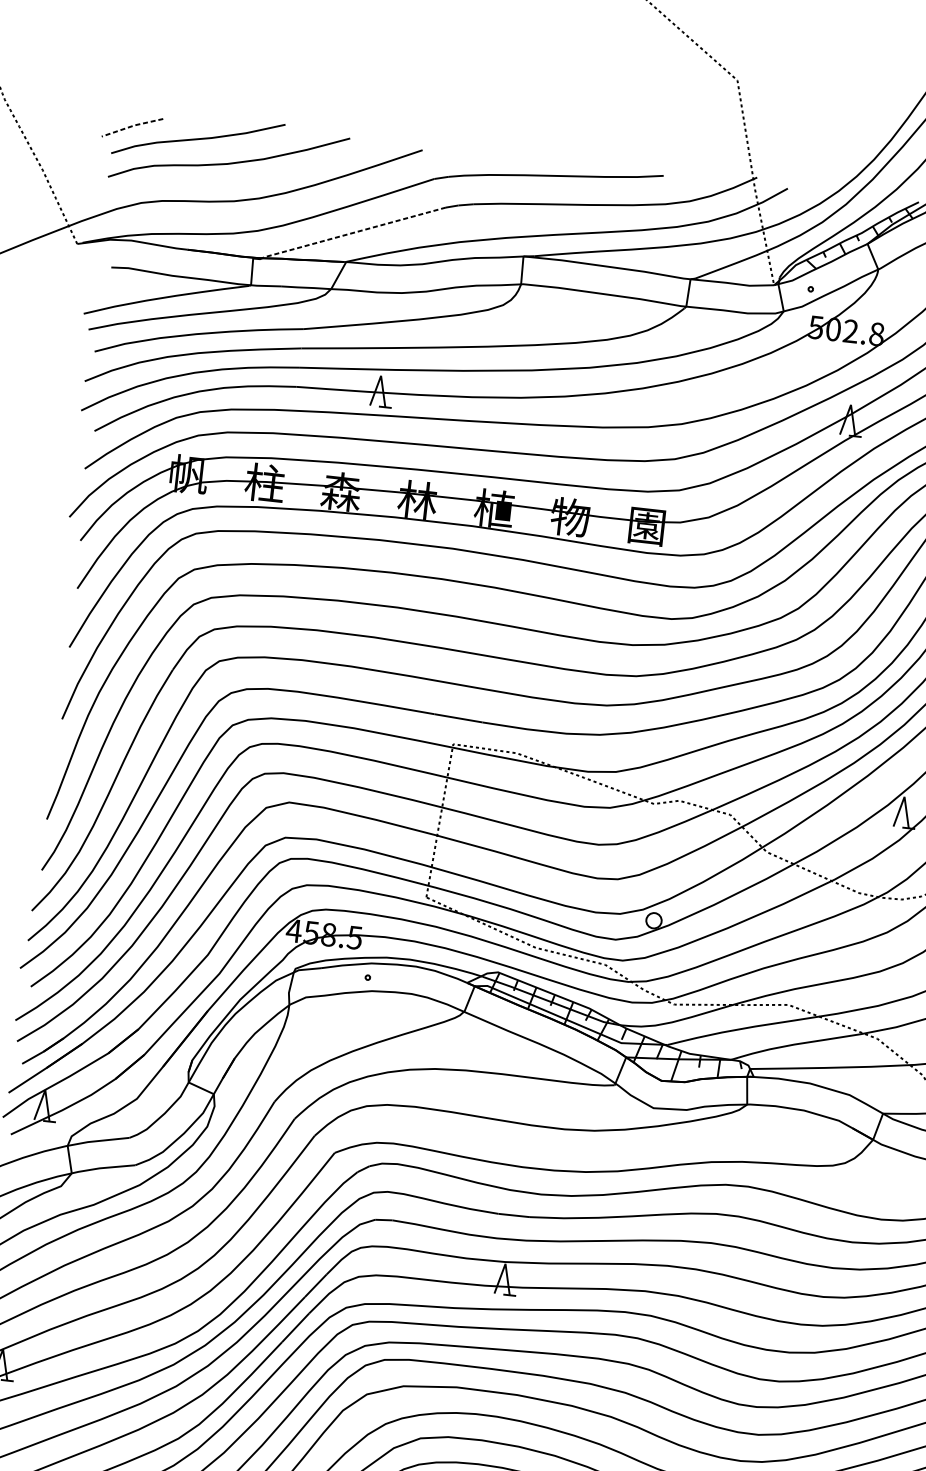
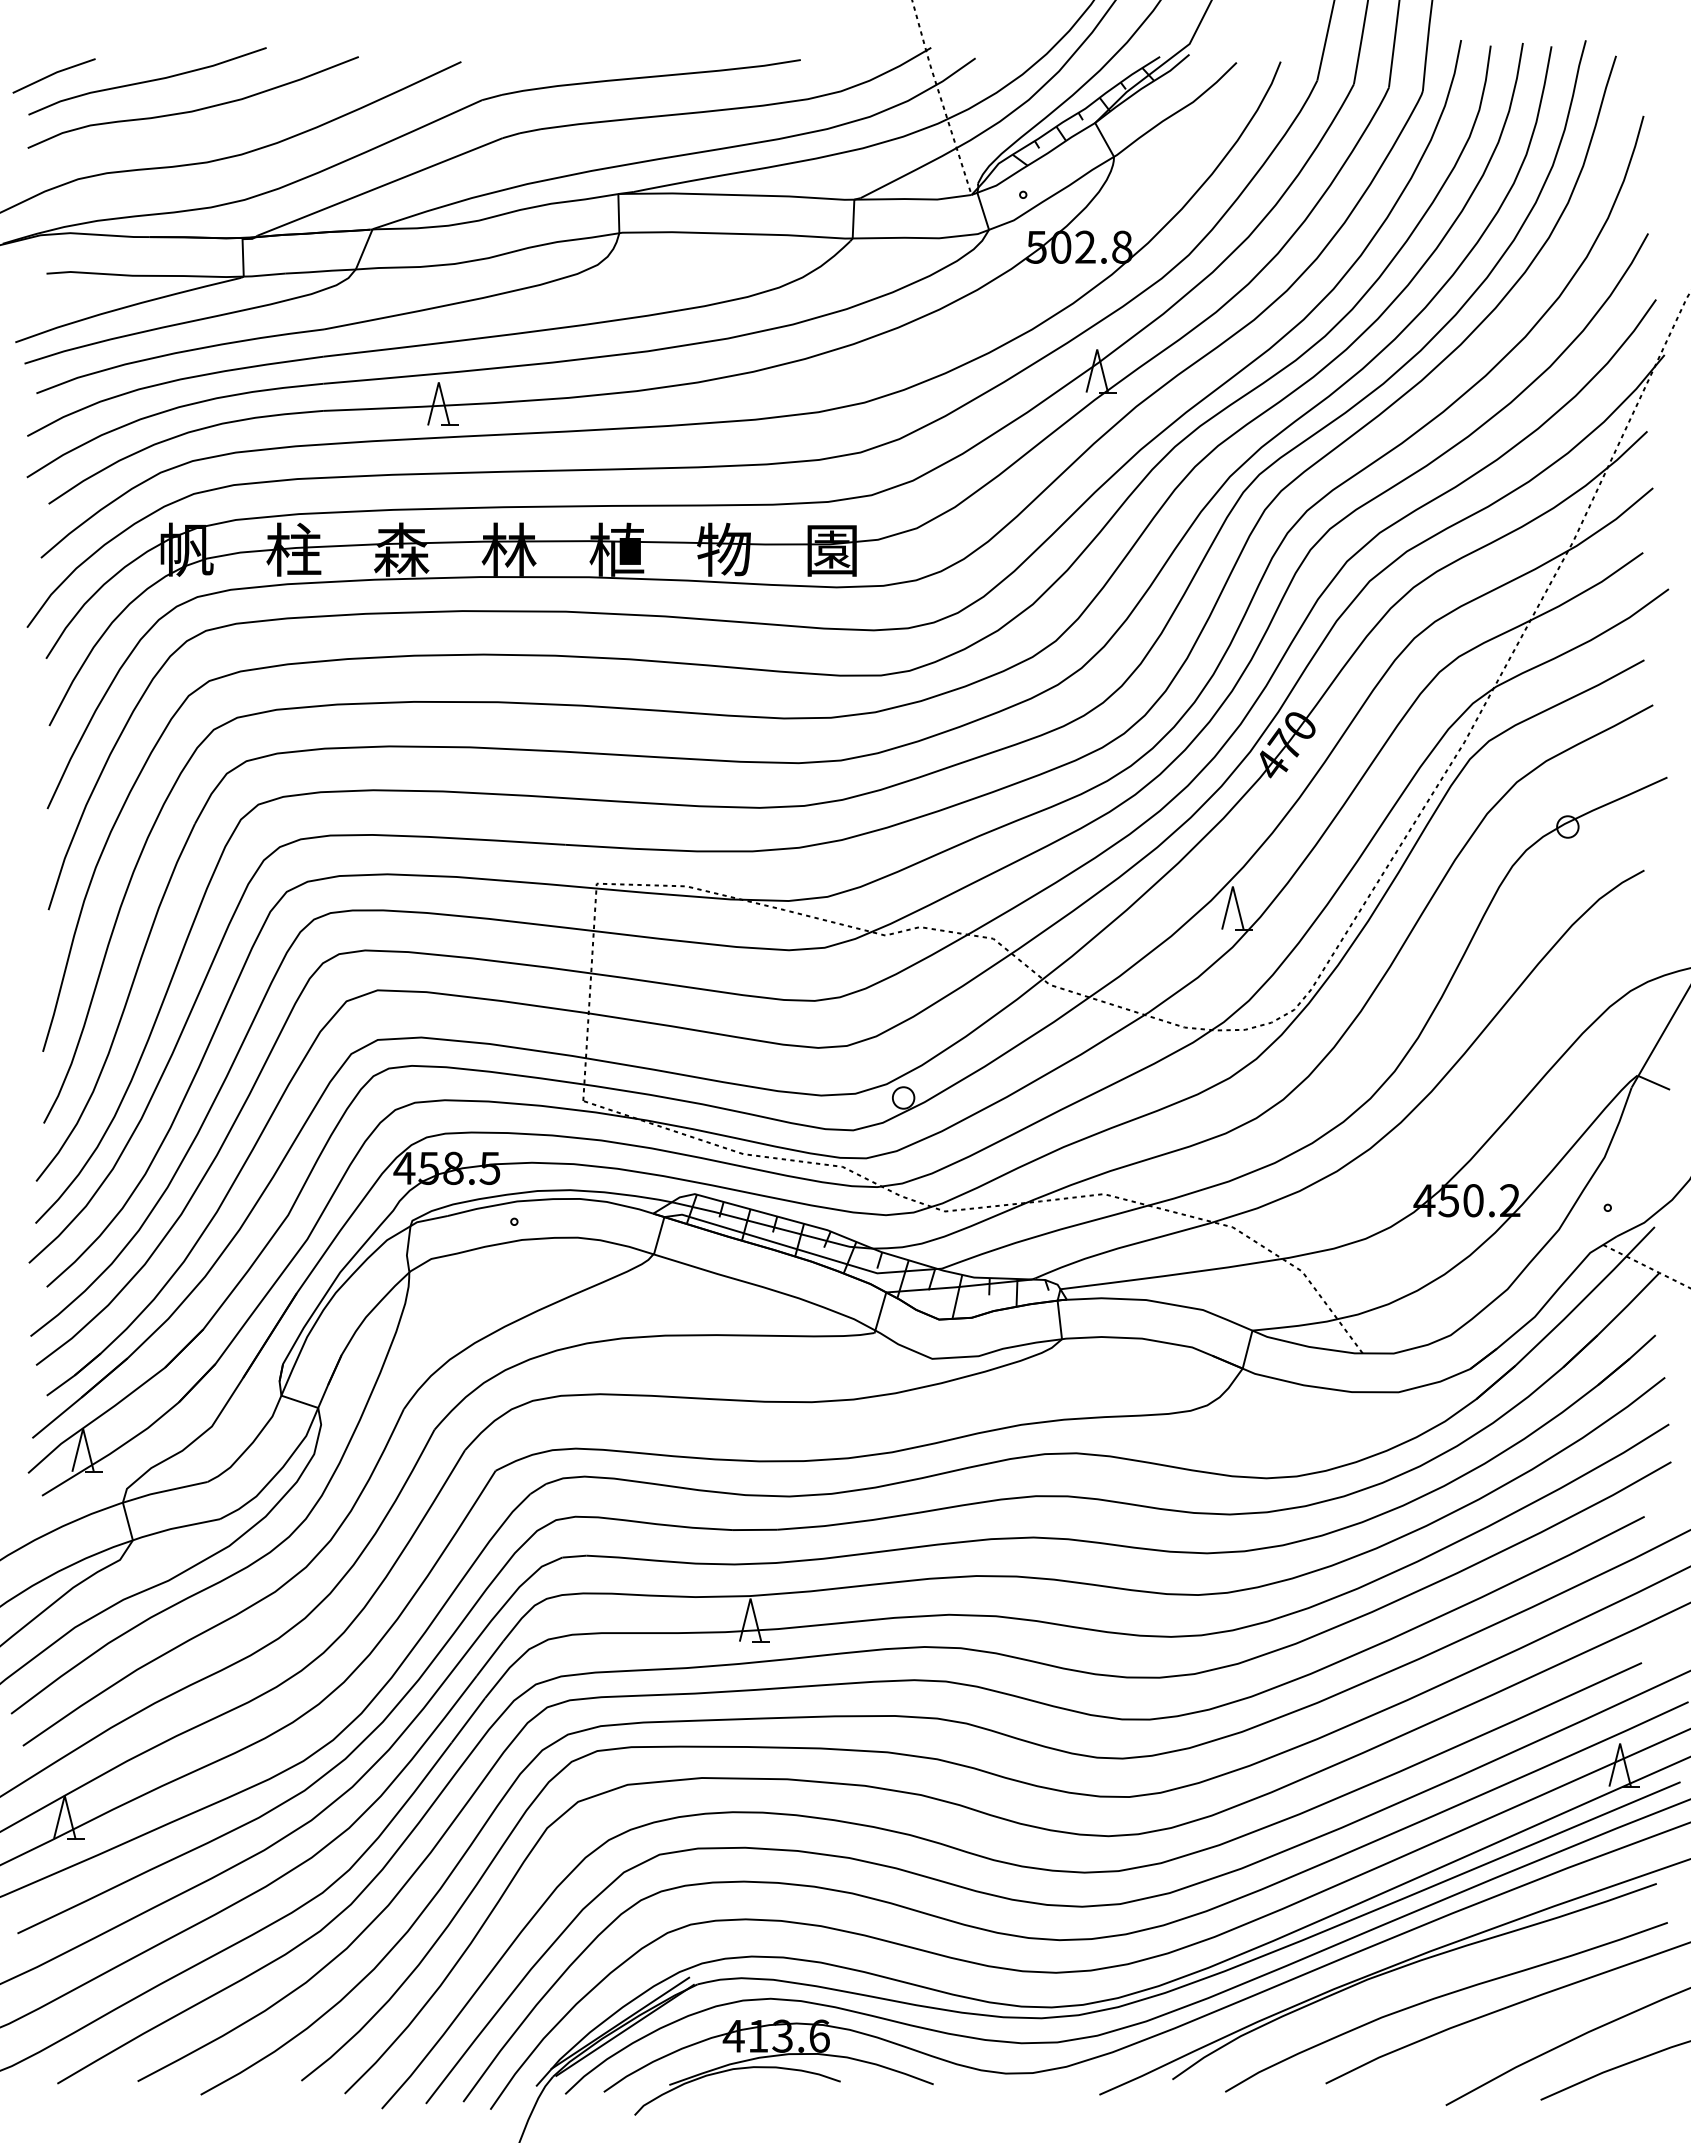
line: (132, 125) -> (53, 73), dashed -> solid
line: (354, 232) -> (379, 187), dashed -> solid

